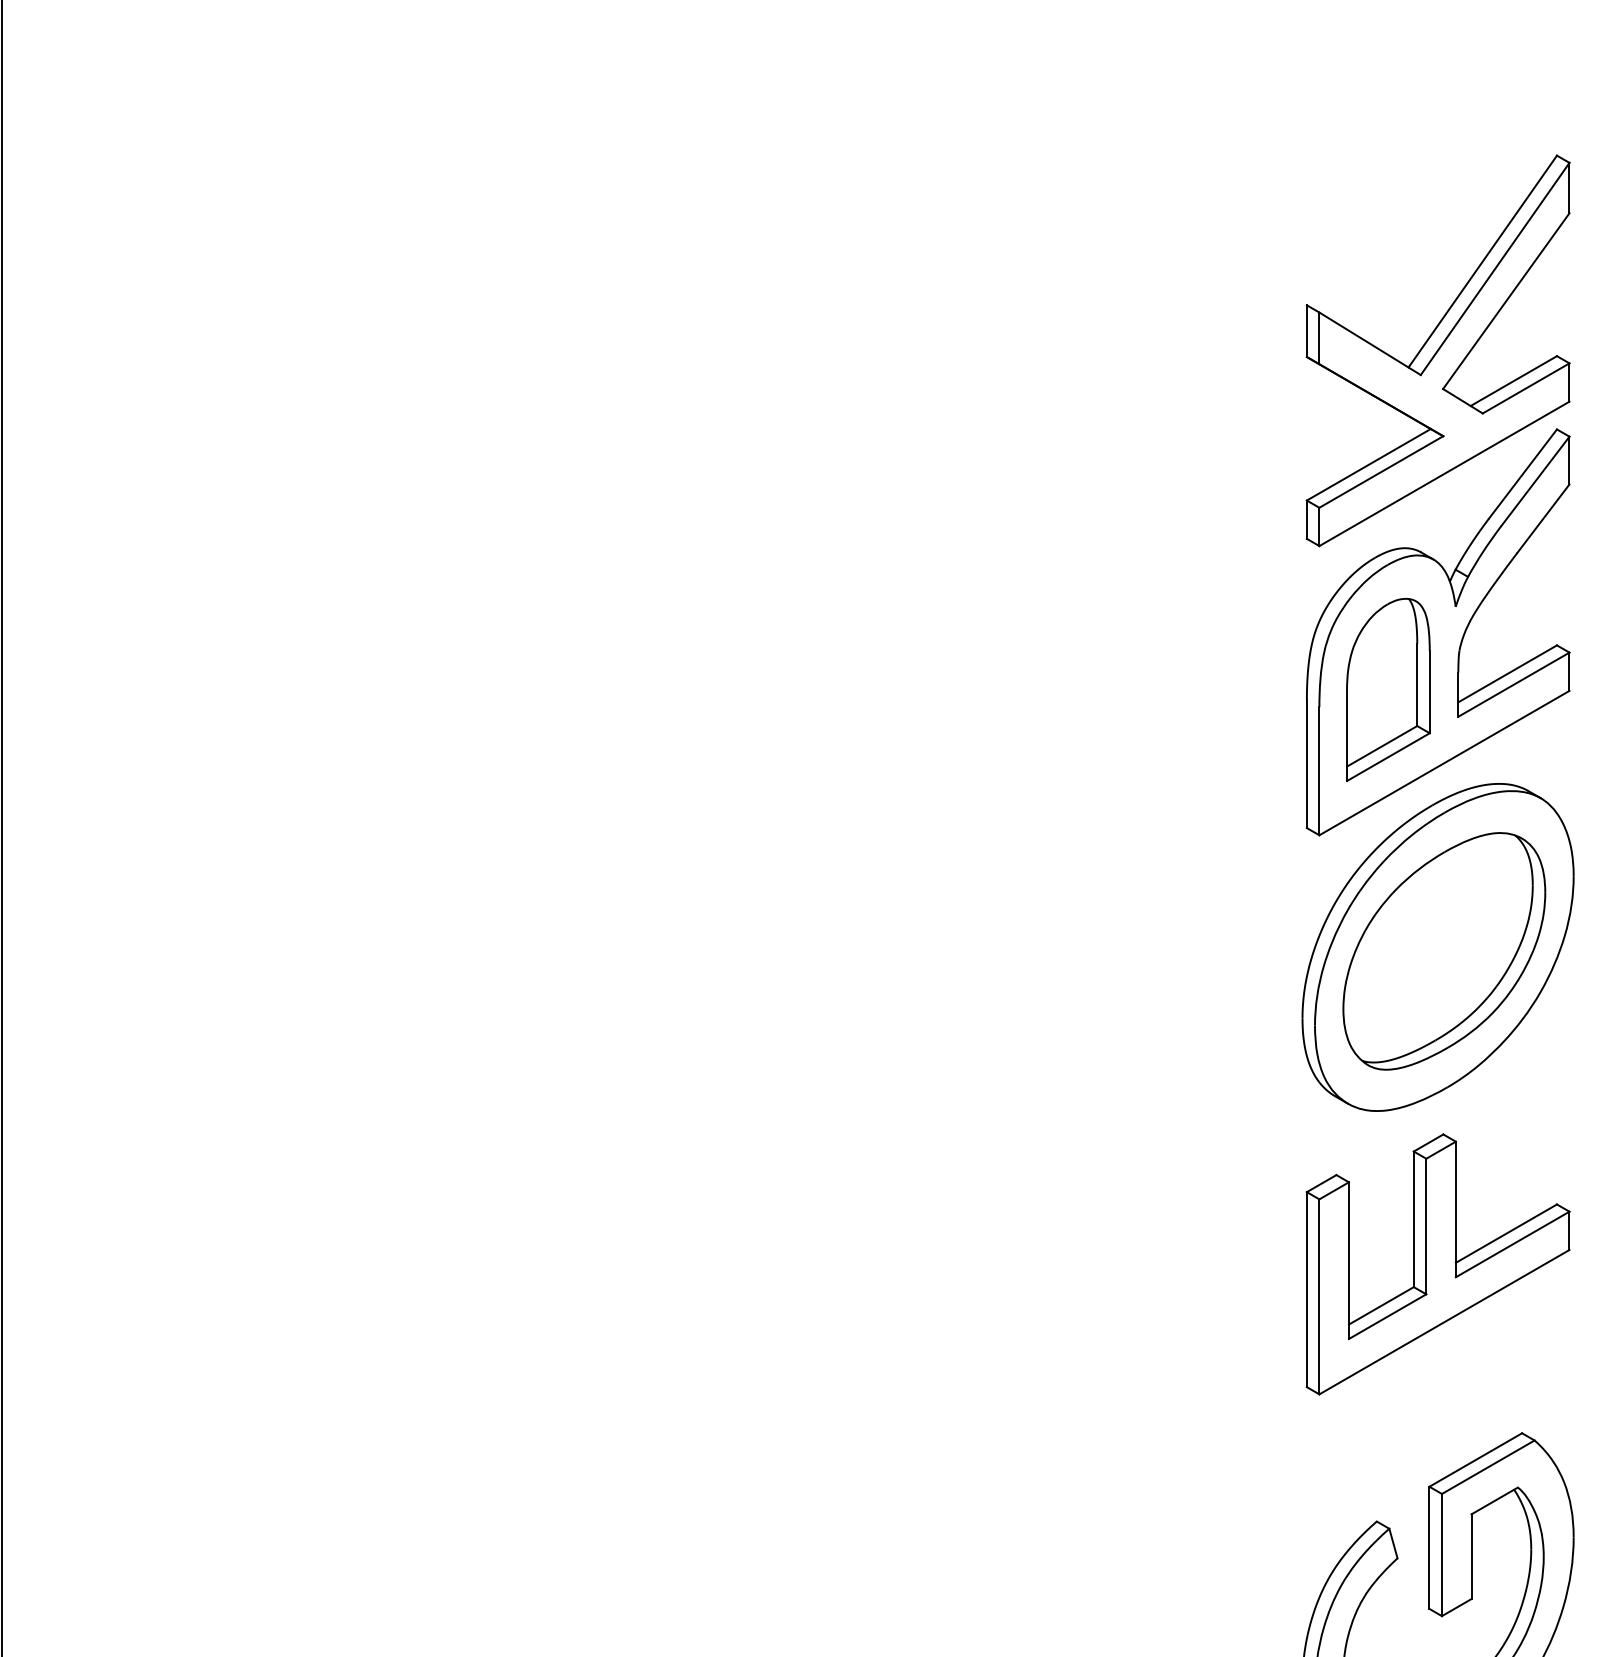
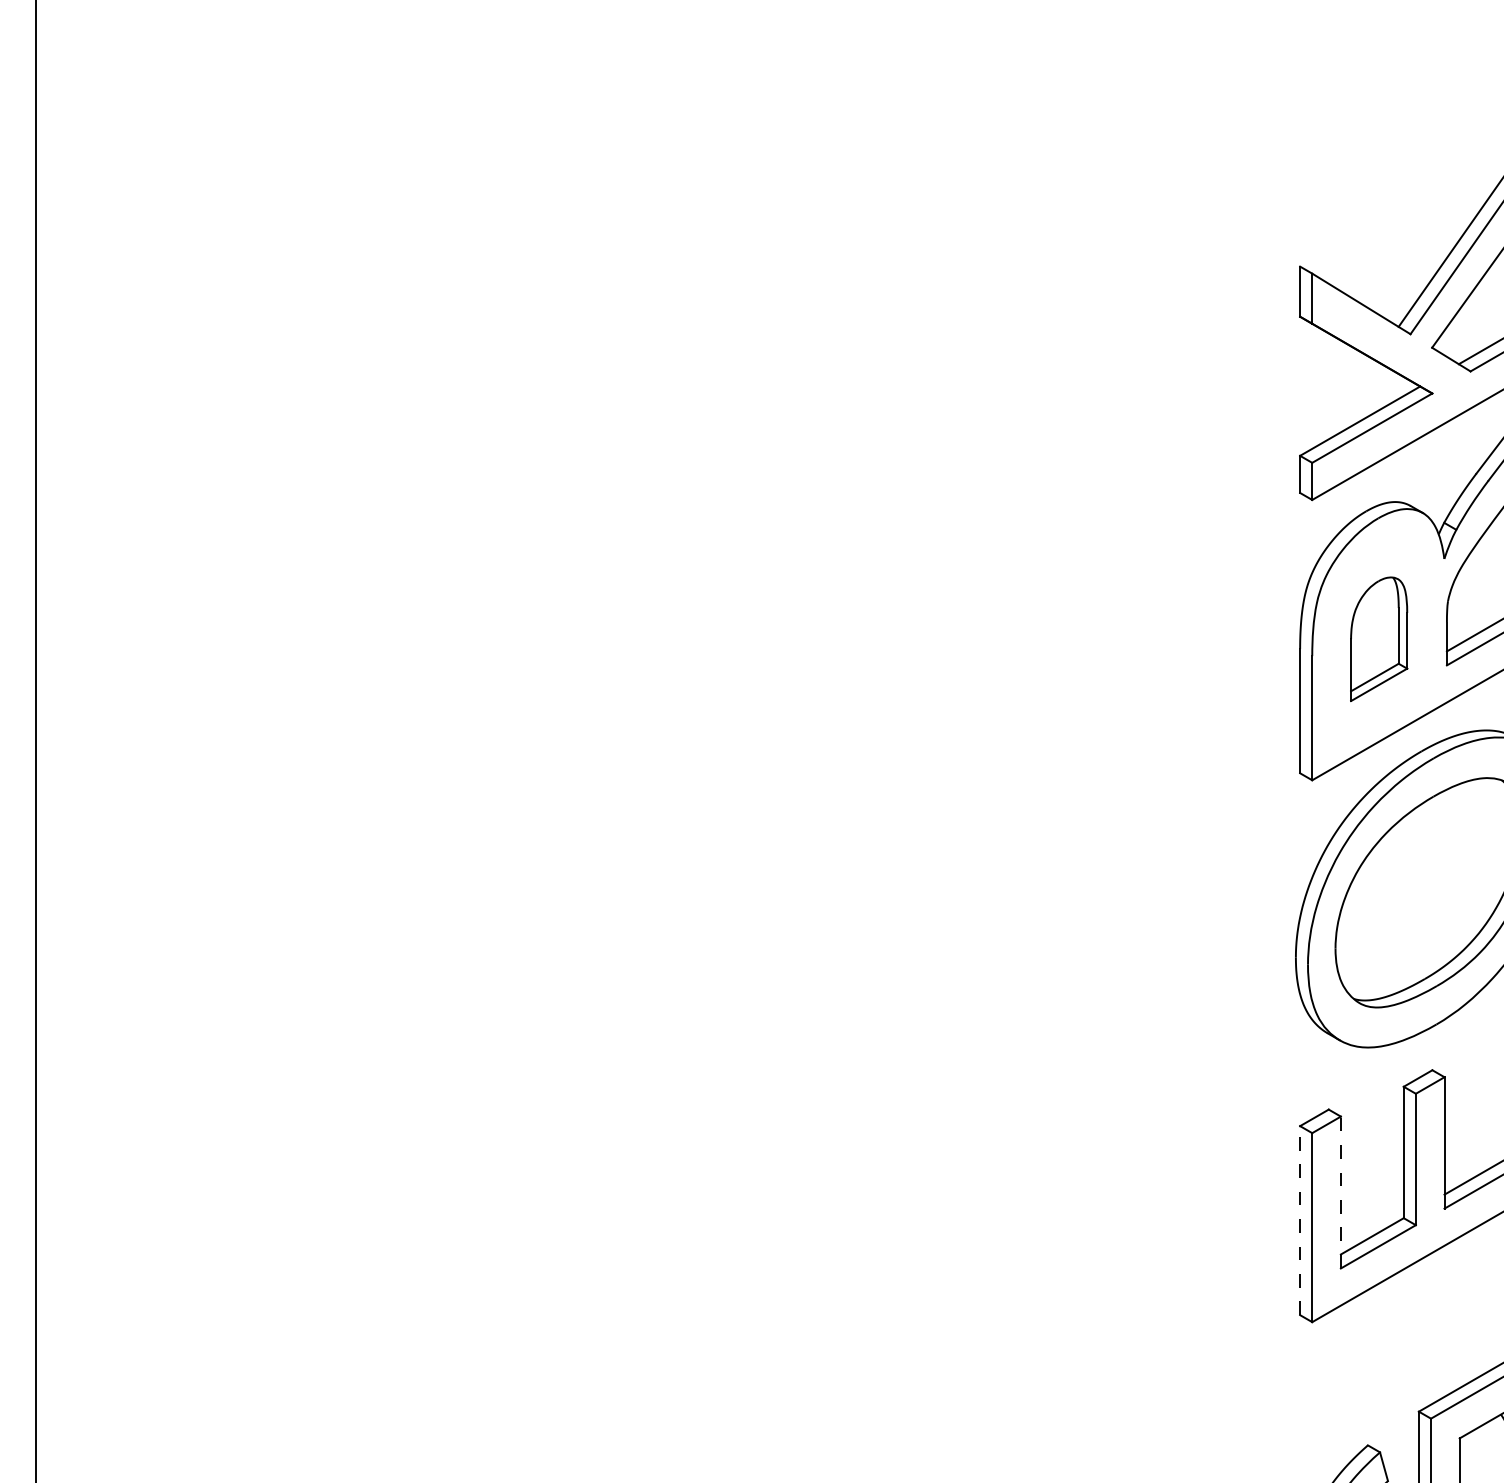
part: (1388, 689) -> (1379, 638), size x0.7
line: (1348, 1260) -> (1340, 1192), solid -> dashed
line: (1306, 1289) -> (1299, 1220), solid -> dashed

